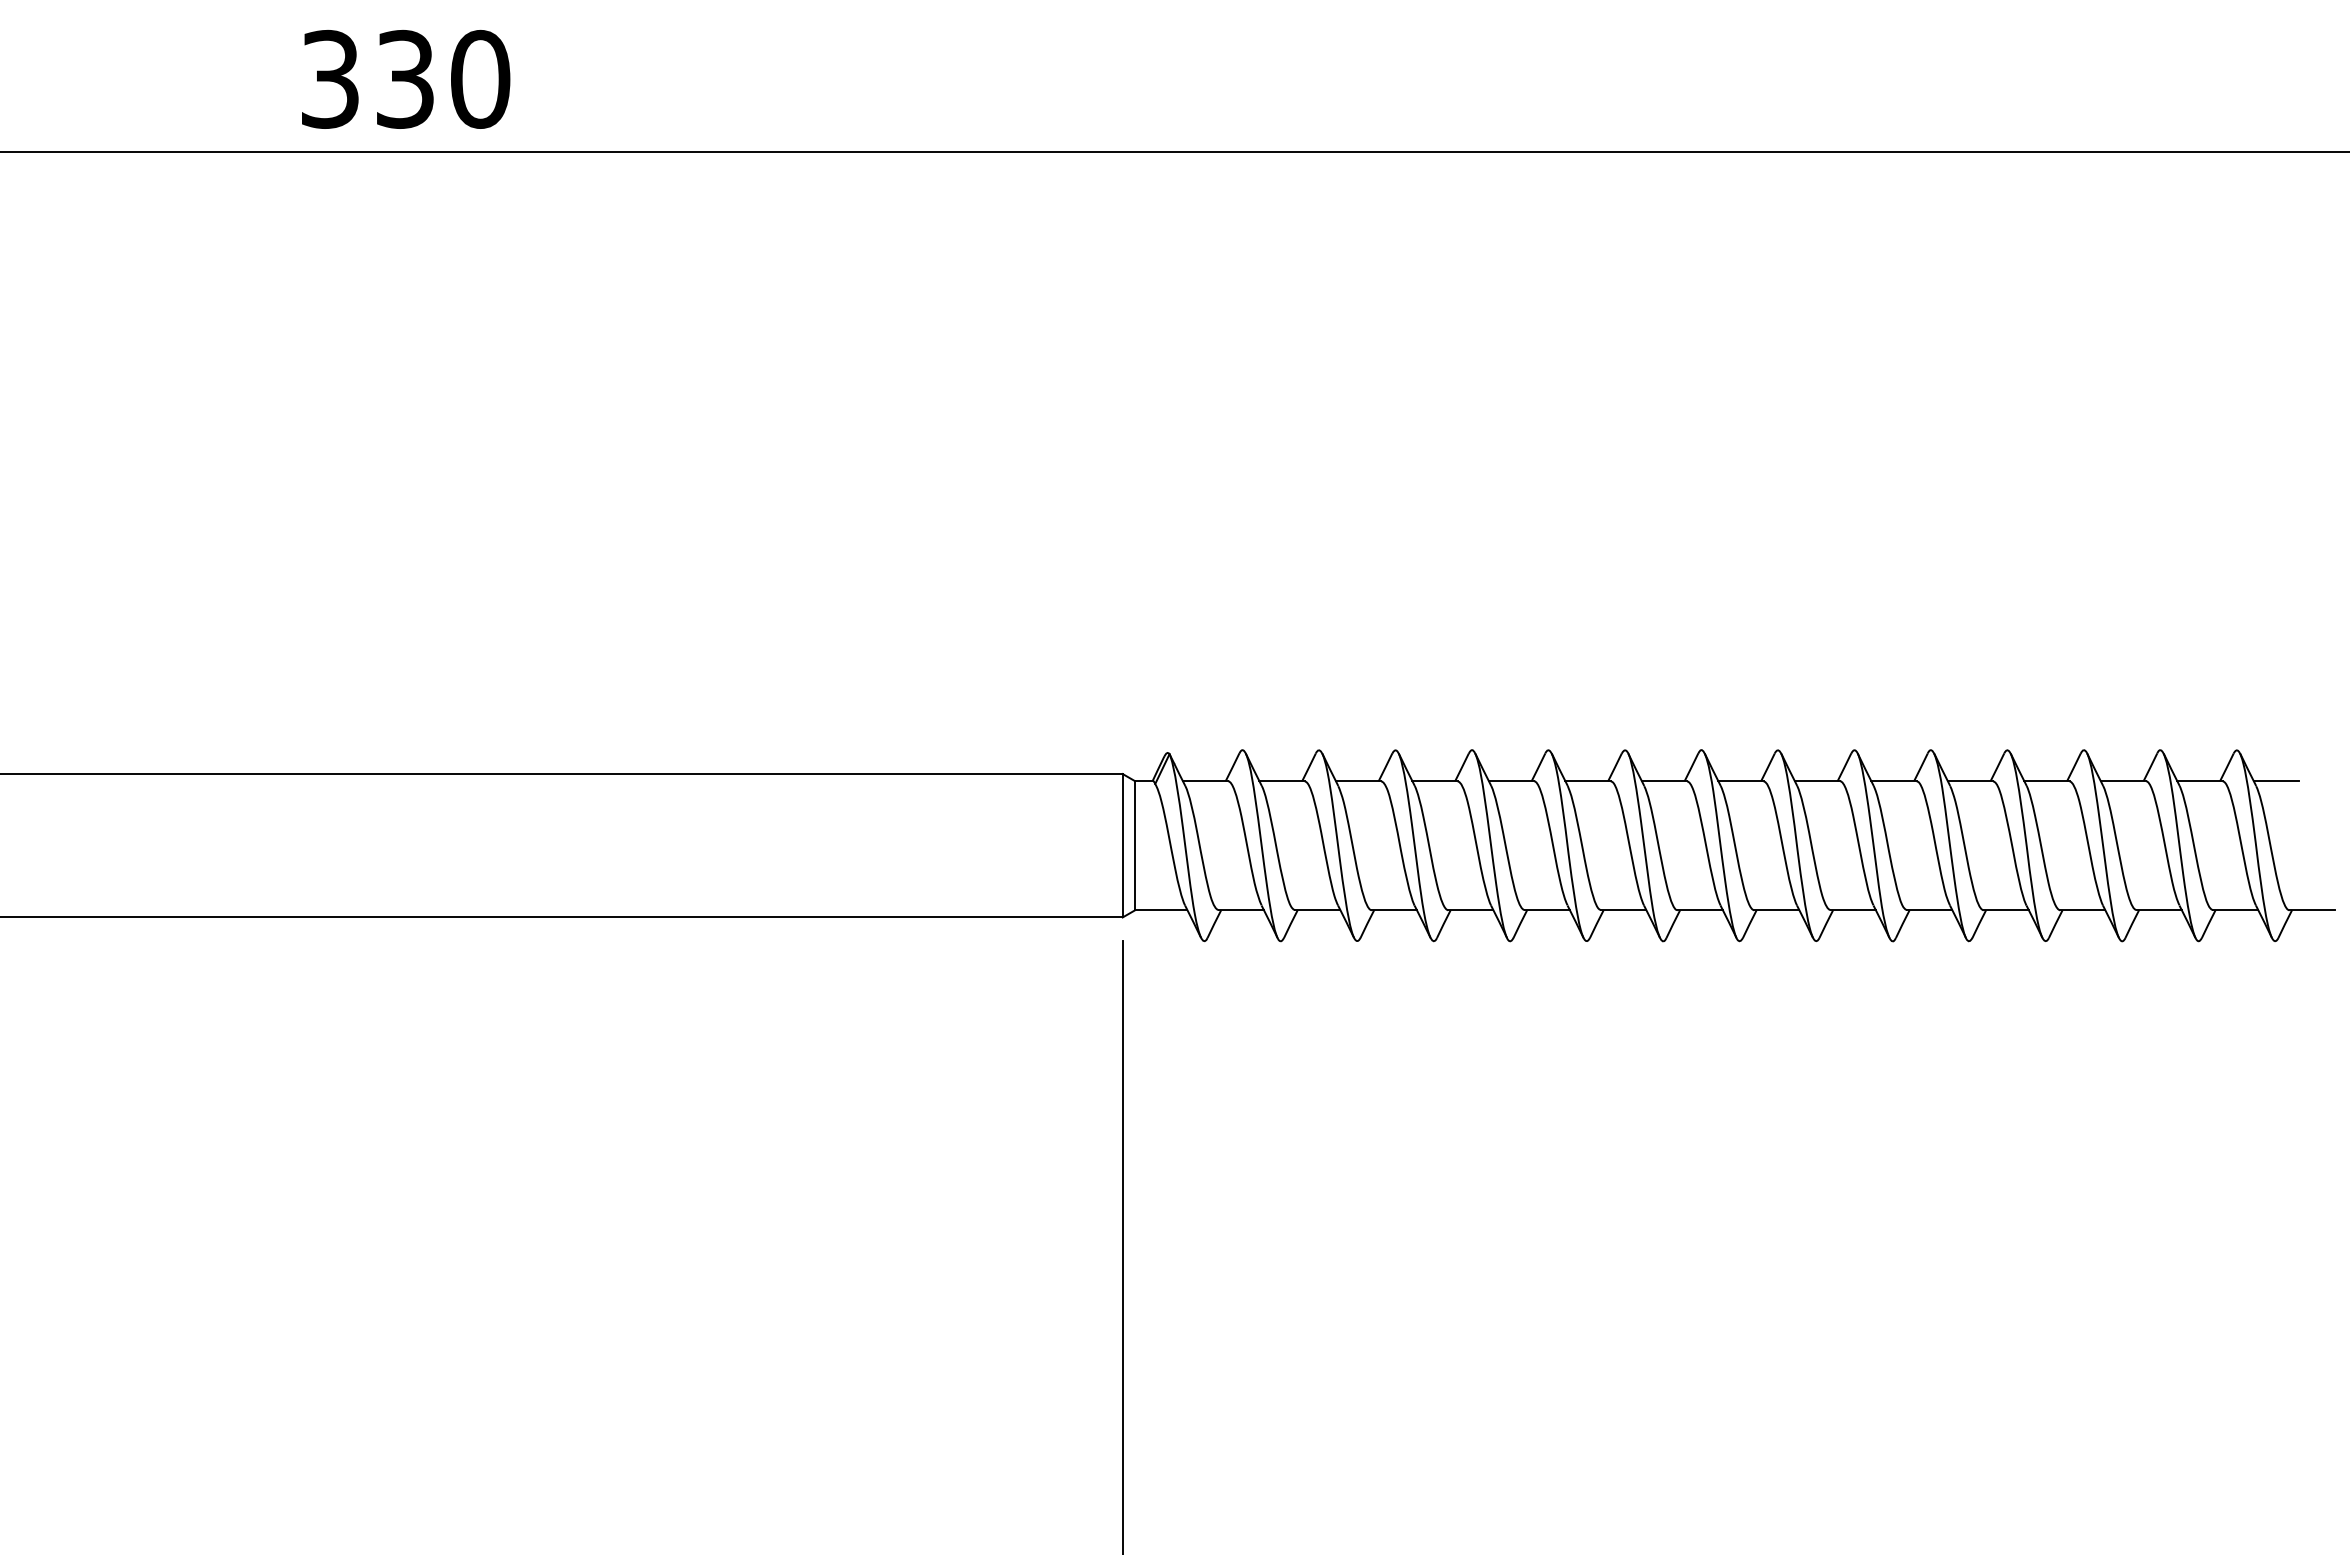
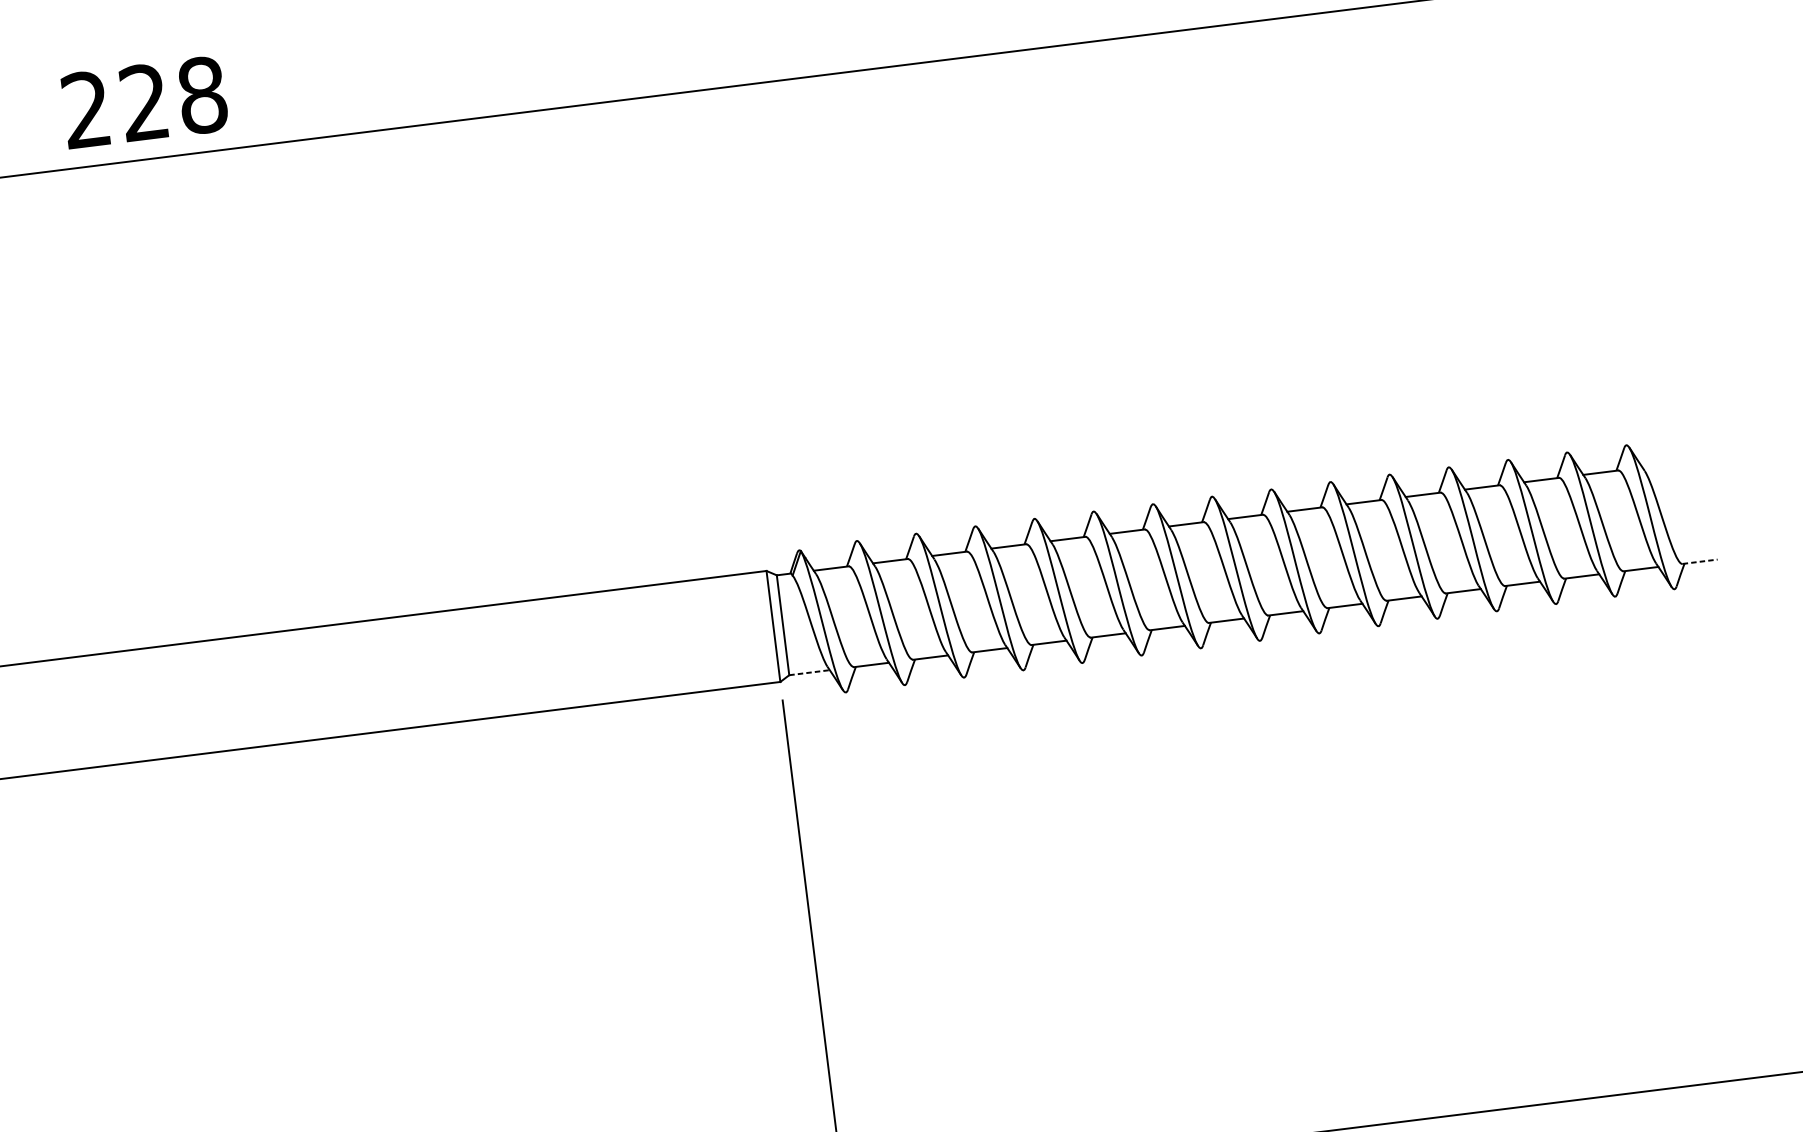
text: (405, 79) -> (144, 102), 330 -> 228
line: (2275, 781) -> (1659, 465), removed
line: (1161, 910) -> (809, 672), solid -> dashed
line: (2312, 910) -> (1700, 561), solid -> dashed

